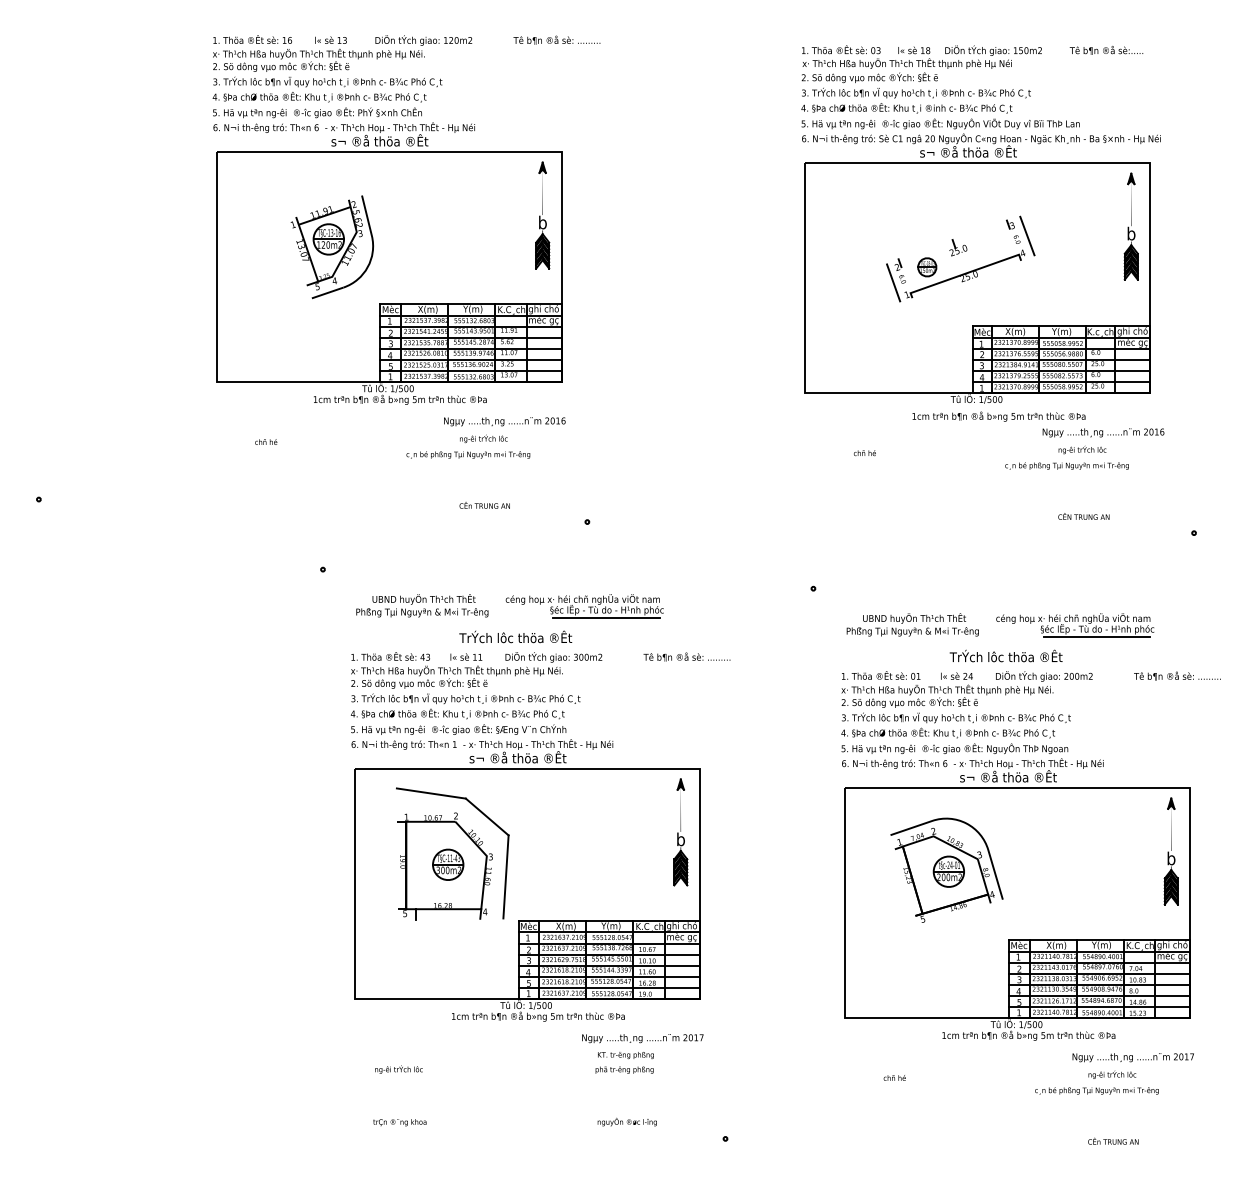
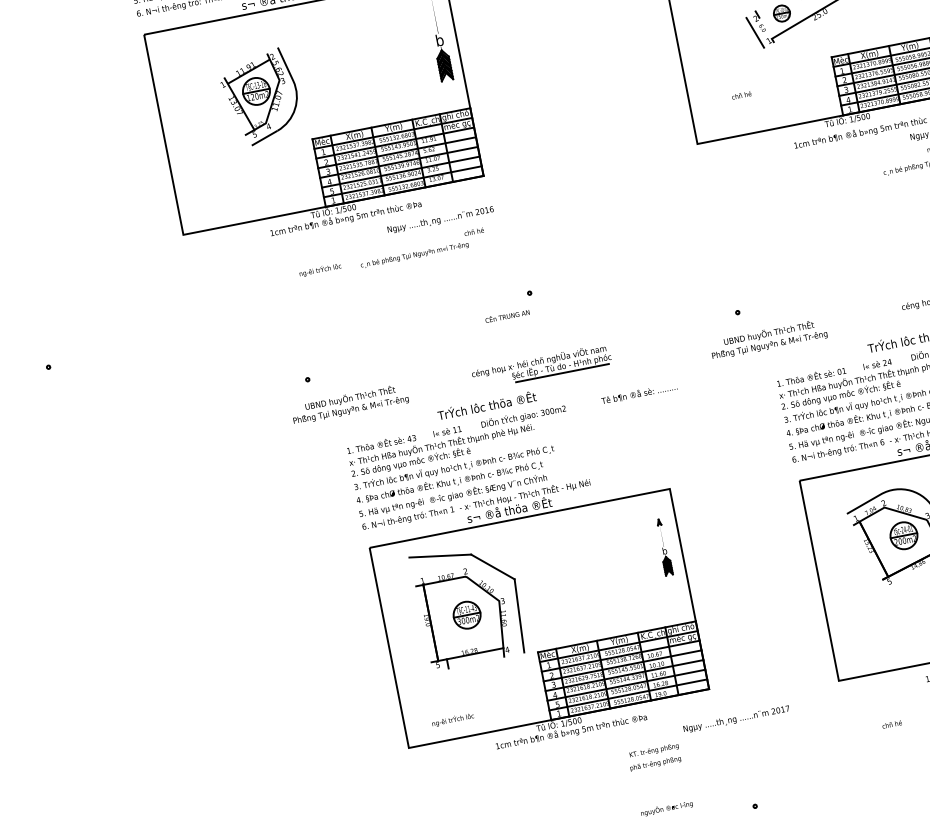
text: (483, 438) -> (320, 269), moved
text: (266, 441) -> (474, 231), moved
text: (864, 453) -> (741, 95), moved
text: (484, 505) -> (507, 316), moved
part: (422, 605) -> (350, 403), moved
part: (912, 624) -> (768, 338), moved
part: (680, 832) -> (663, 547), size x0.6
text: (642, 1038) -> (736, 719), moved
text: (398, 1069) -> (452, 719), moved

